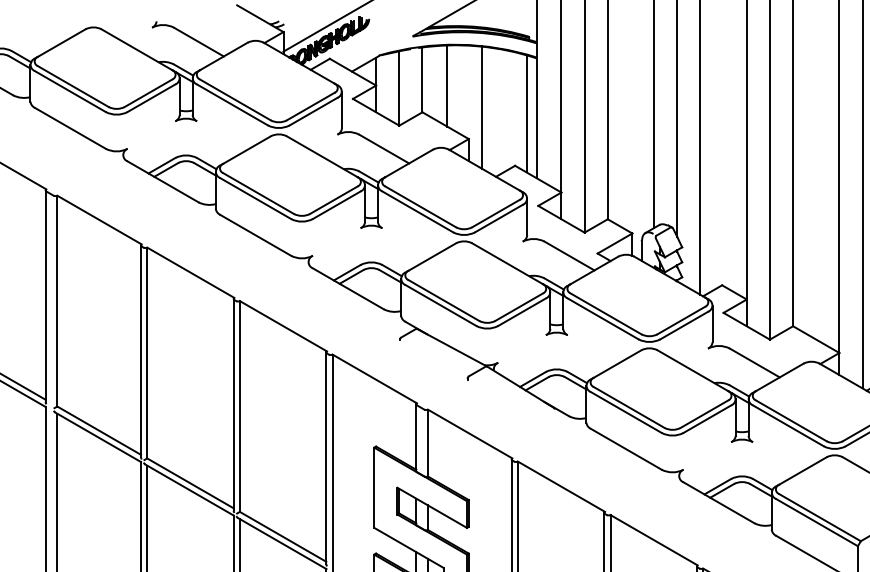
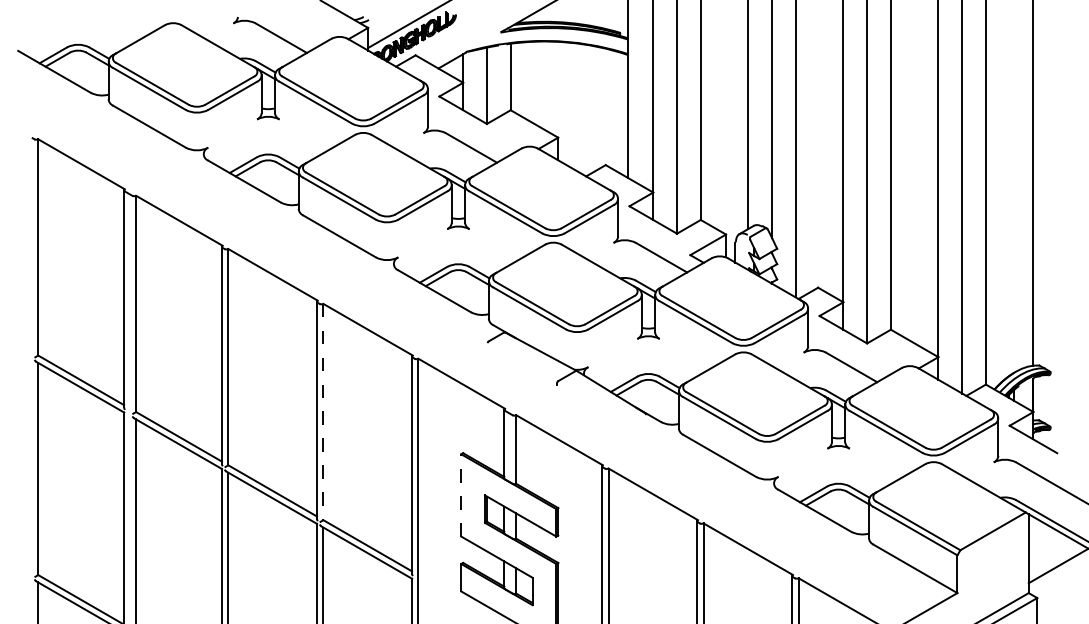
line: (446, 85) -> (535, 82), removed
line: (481, 107) -> (571, 105), removed
line: (526, 113) -> (617, 111), removed
line: (239, 406) -> (323, 412), solid -> dashed
line: (374, 486) -> (461, 494), solid -> dashed

